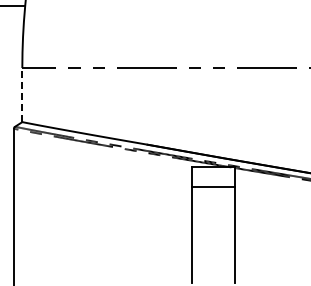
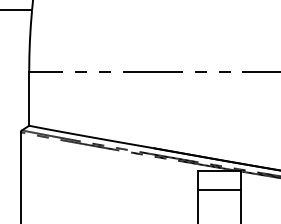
line: (22, 94) -> (29, 98), dashed -> solid

